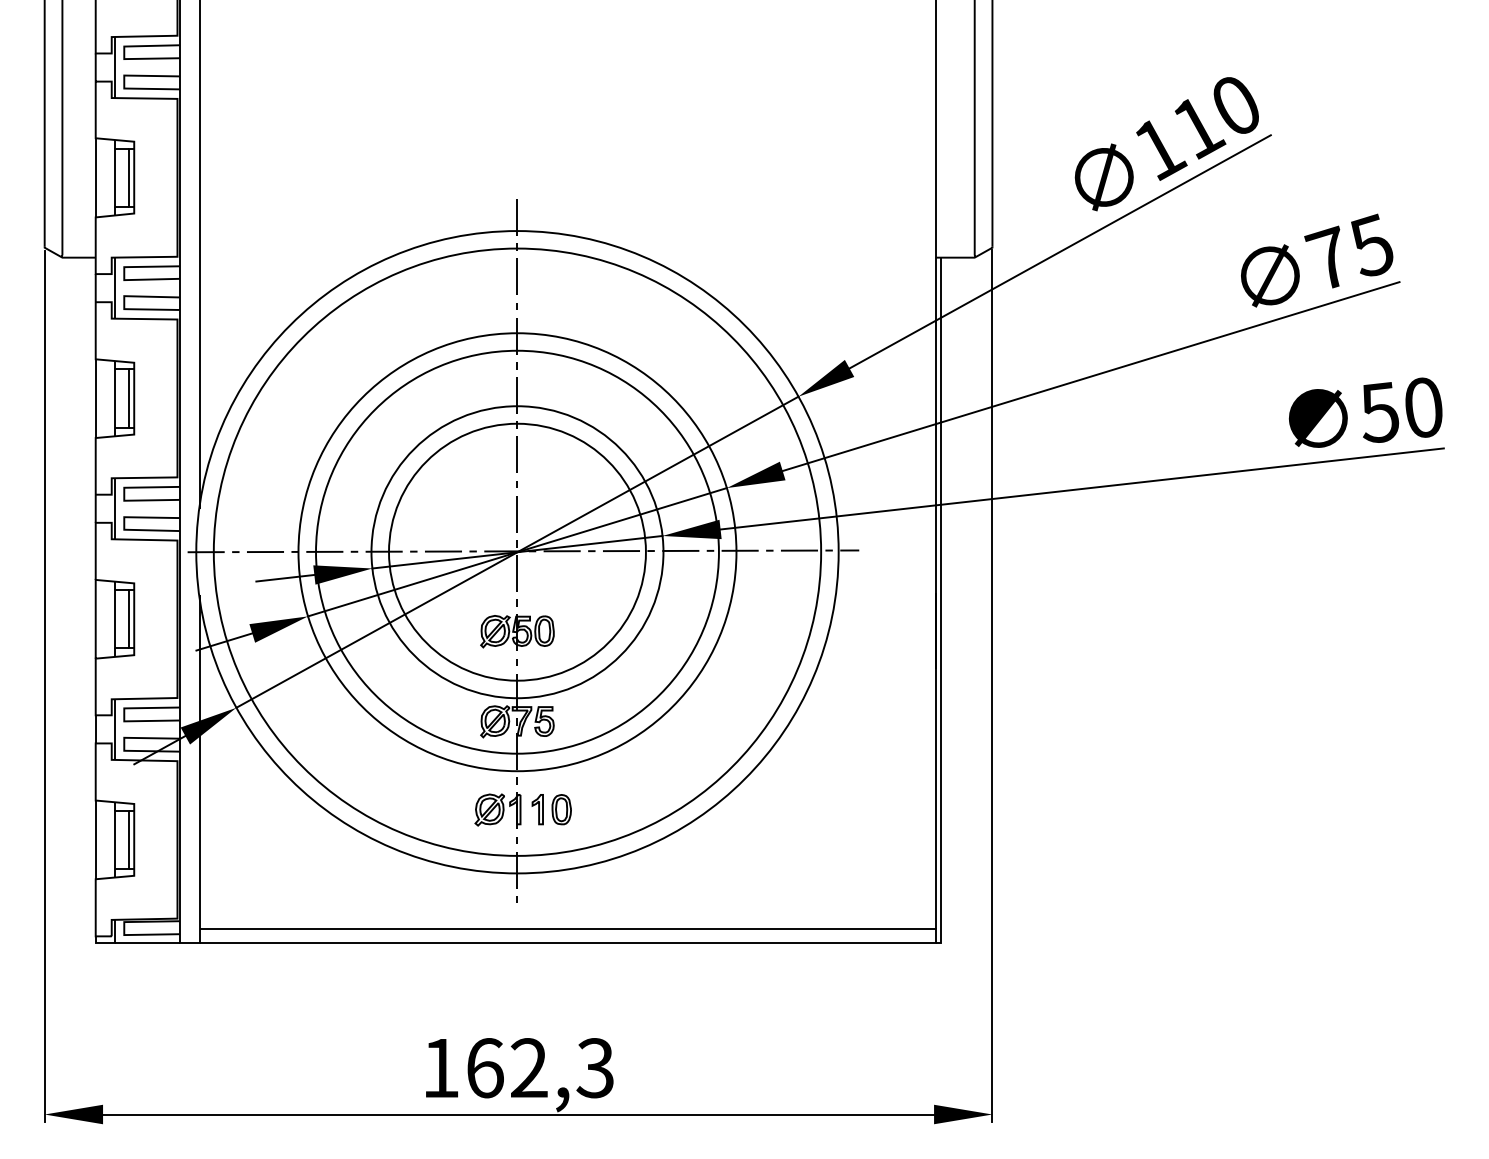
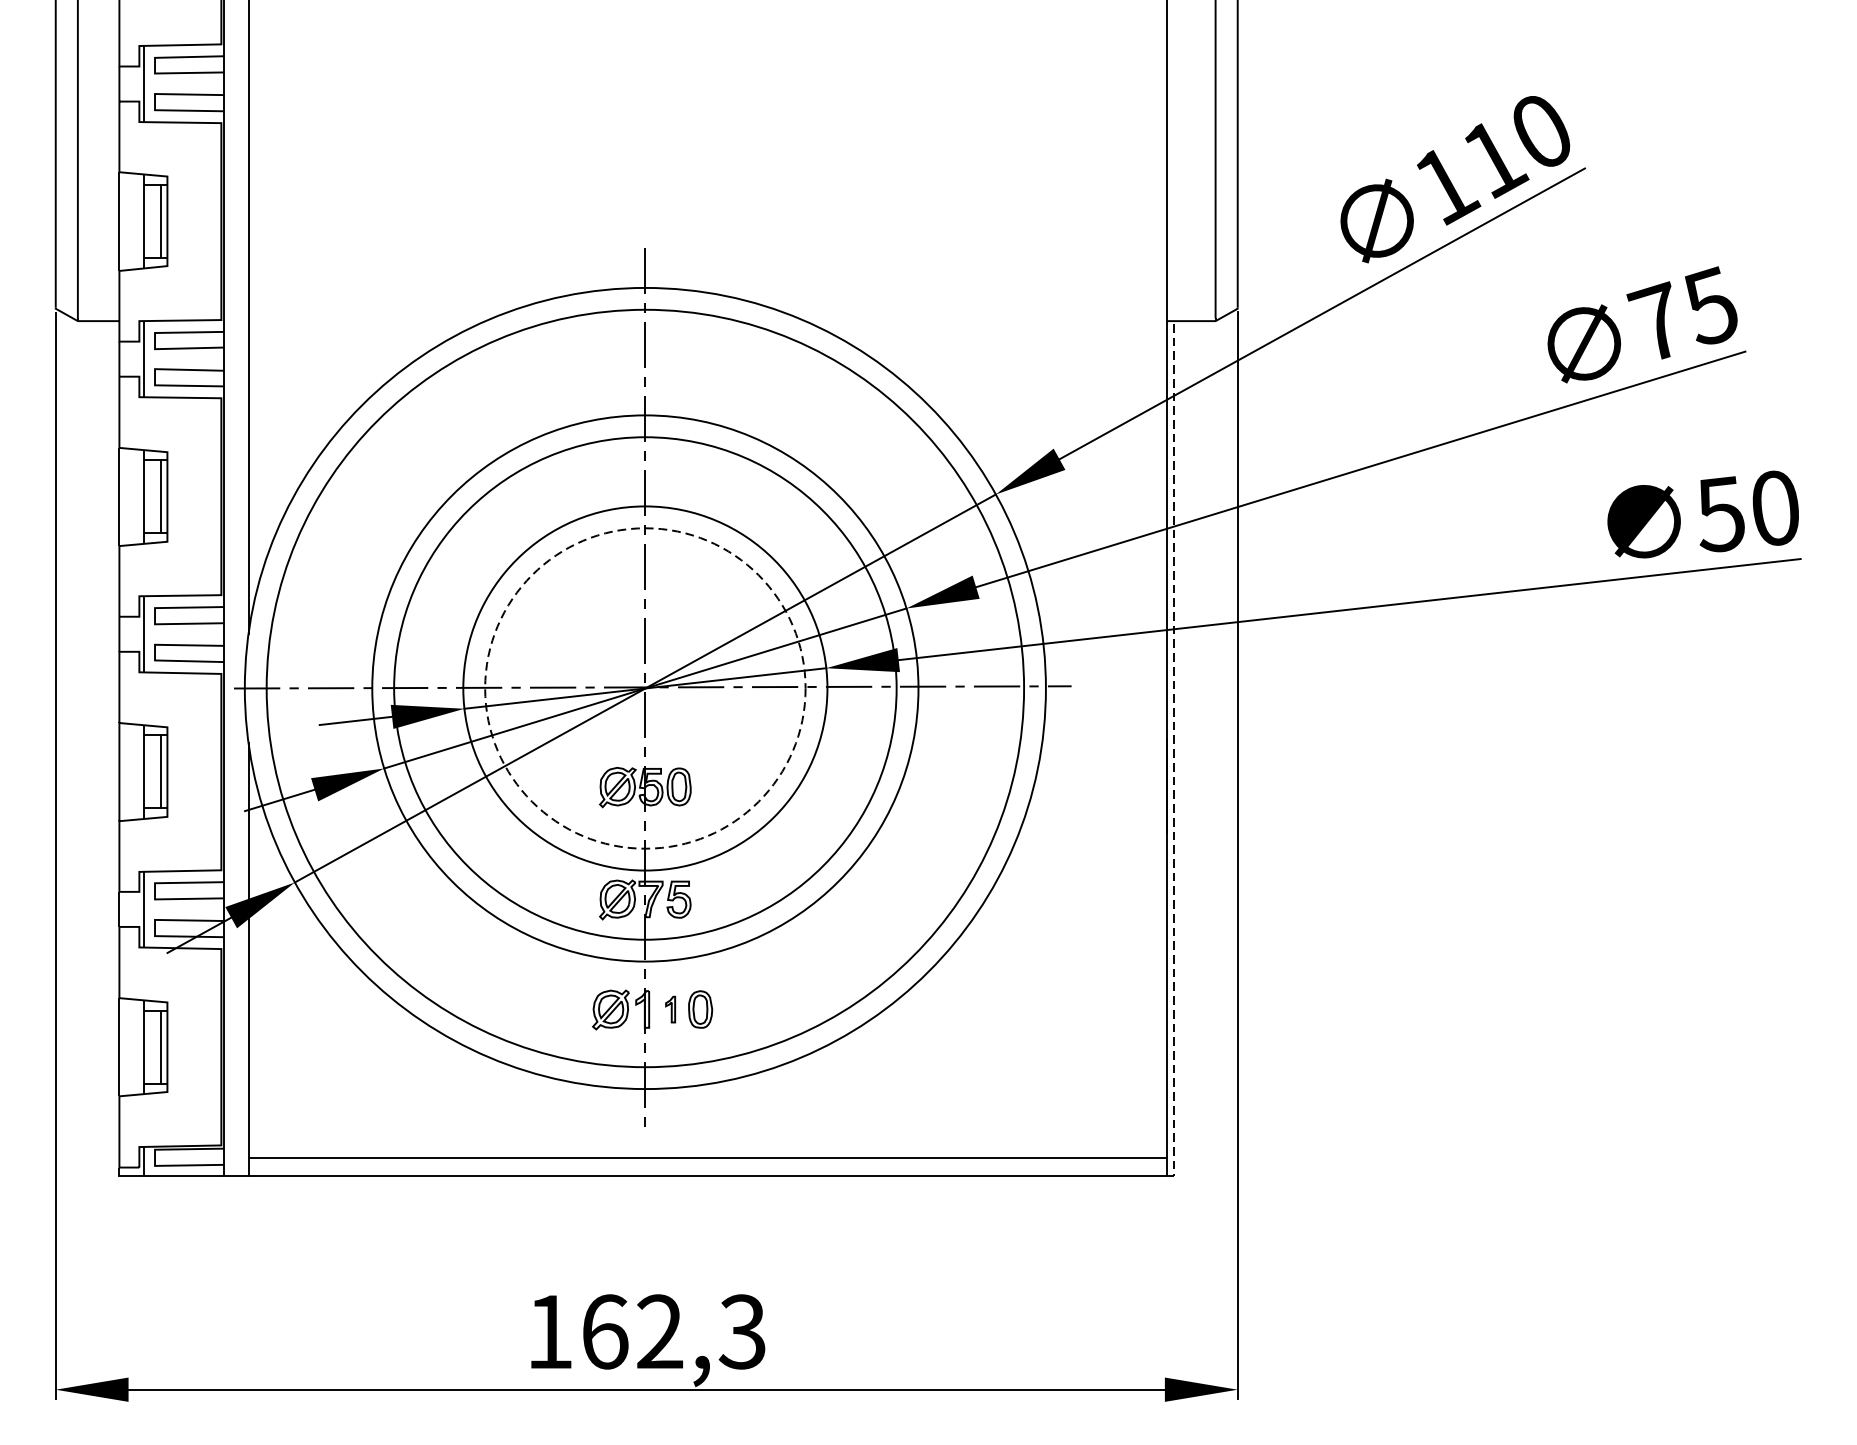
circle: (517, 551) -> (645, 687), solid -> dashed
line: (941, 603) -> (1174, 752), solid -> dashed
part: (537, 809) -> (670, 1009), size x0.7

